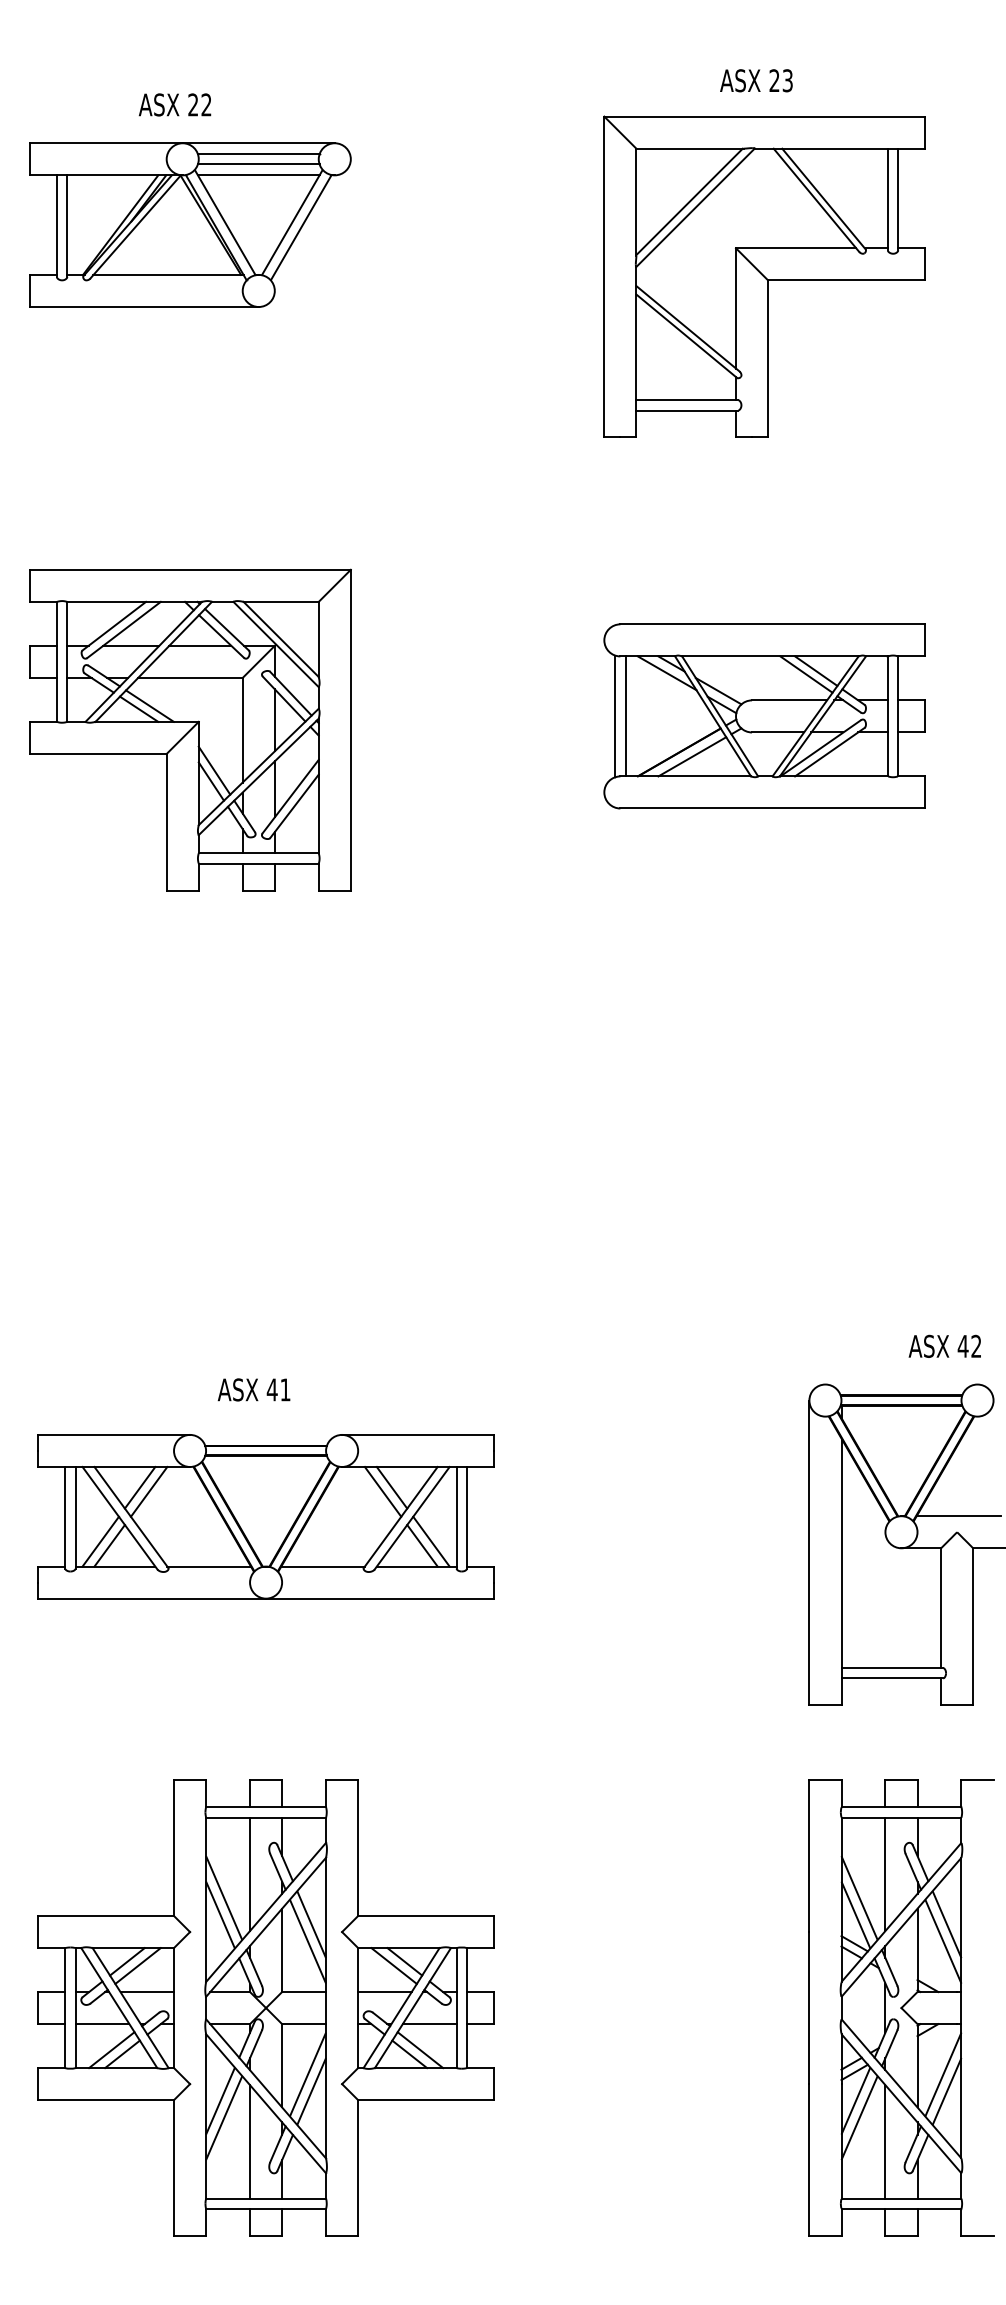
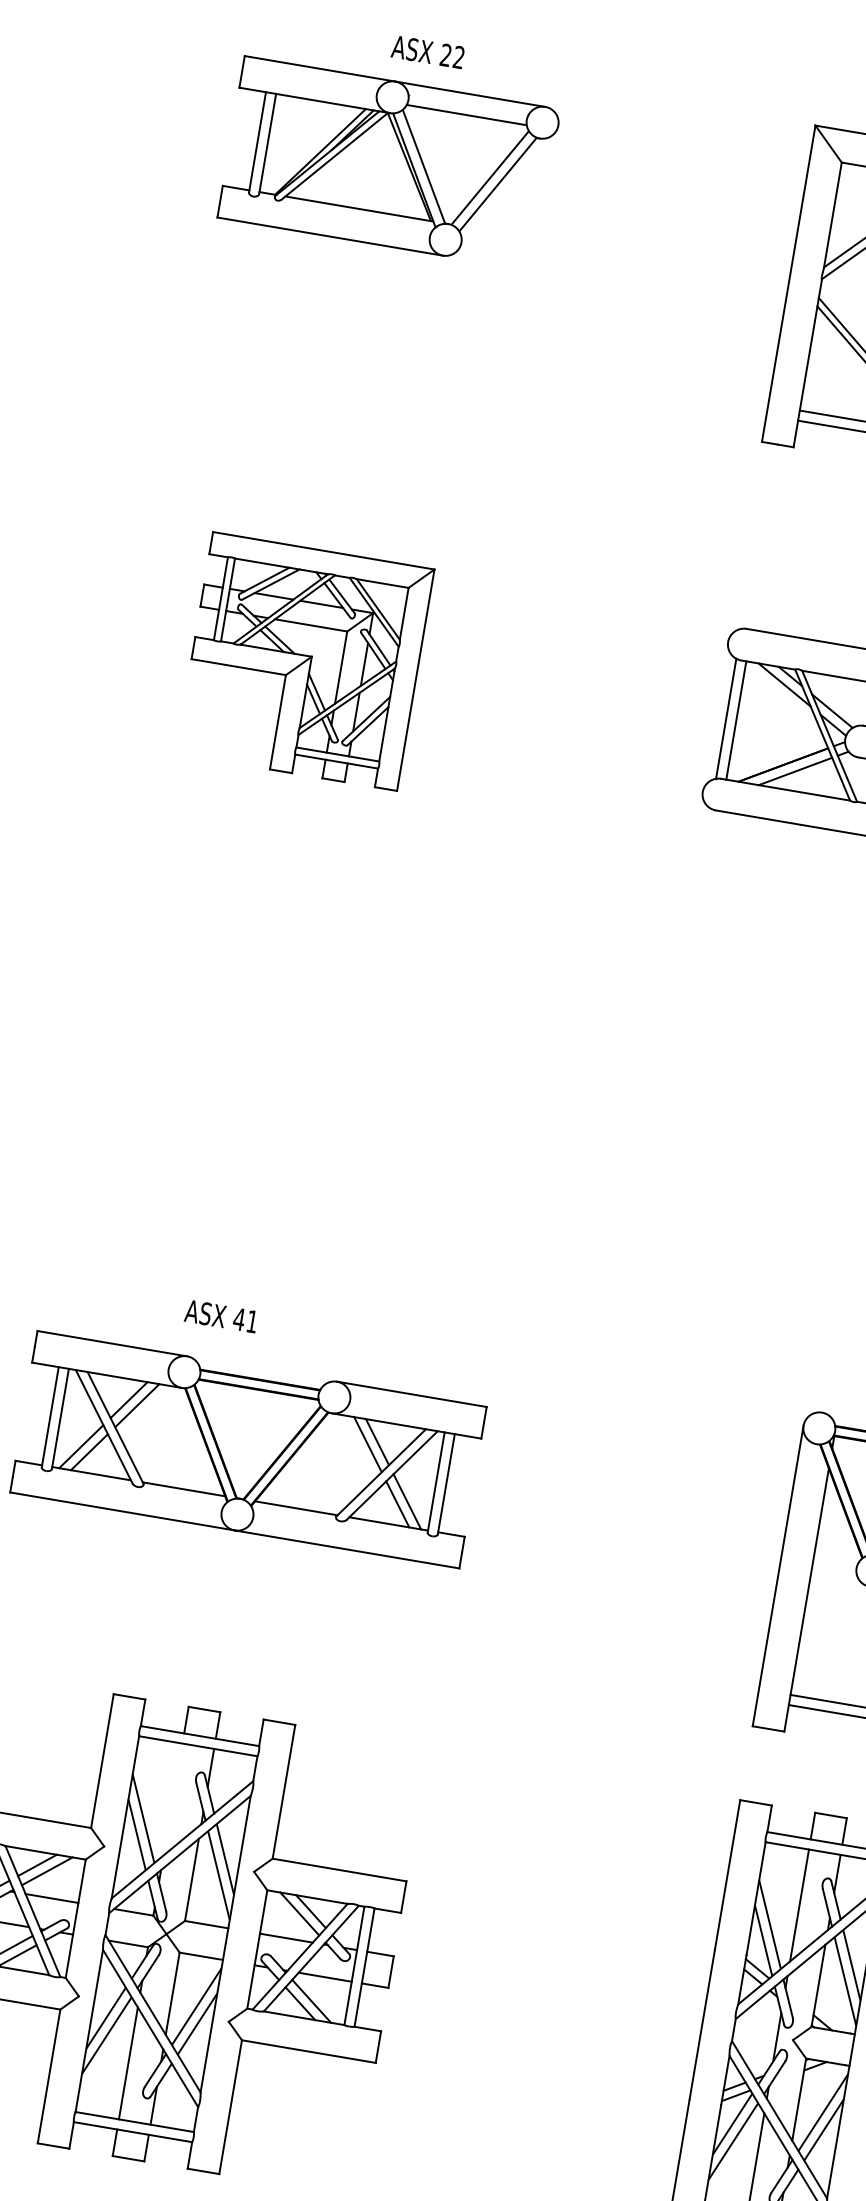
text: (174, 104) -> (427, 51), moved
line: (258, 154) -> (468, 105), removed
line: (258, 175) -> (464, 125), removed
part: (190, 729) -> (305, 660), size x0.7
text: (253, 1389) -> (220, 1315), moved
line: (250, 1874) -> (173, 1799), removed

